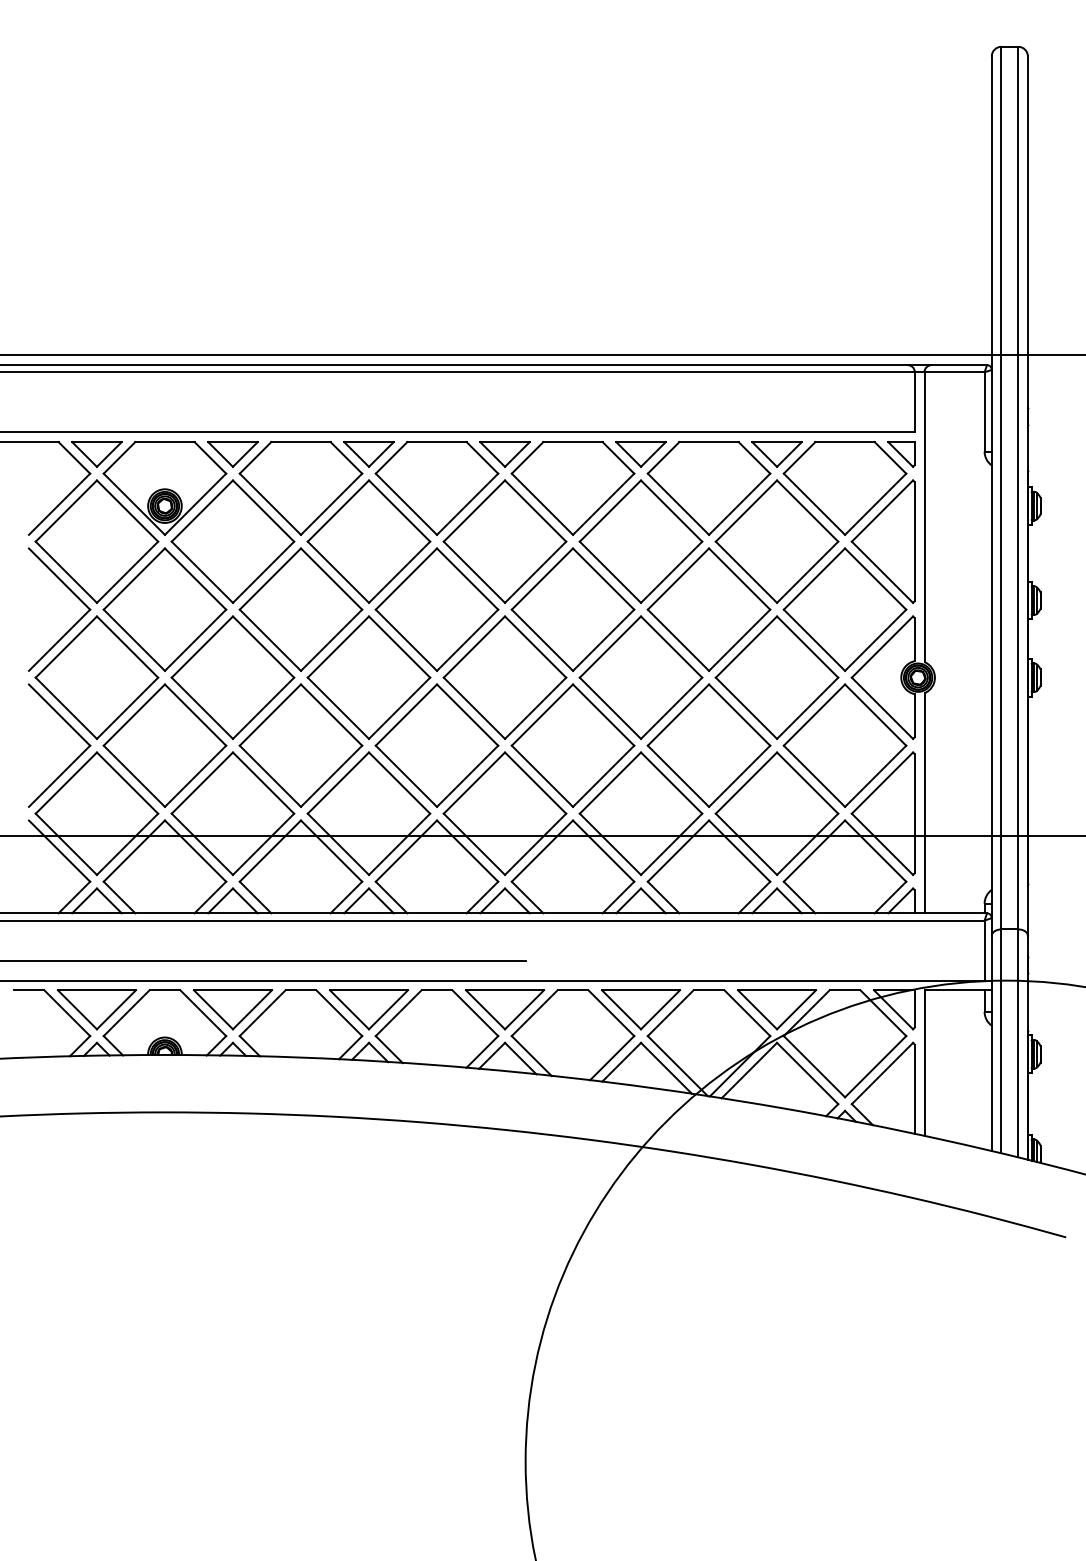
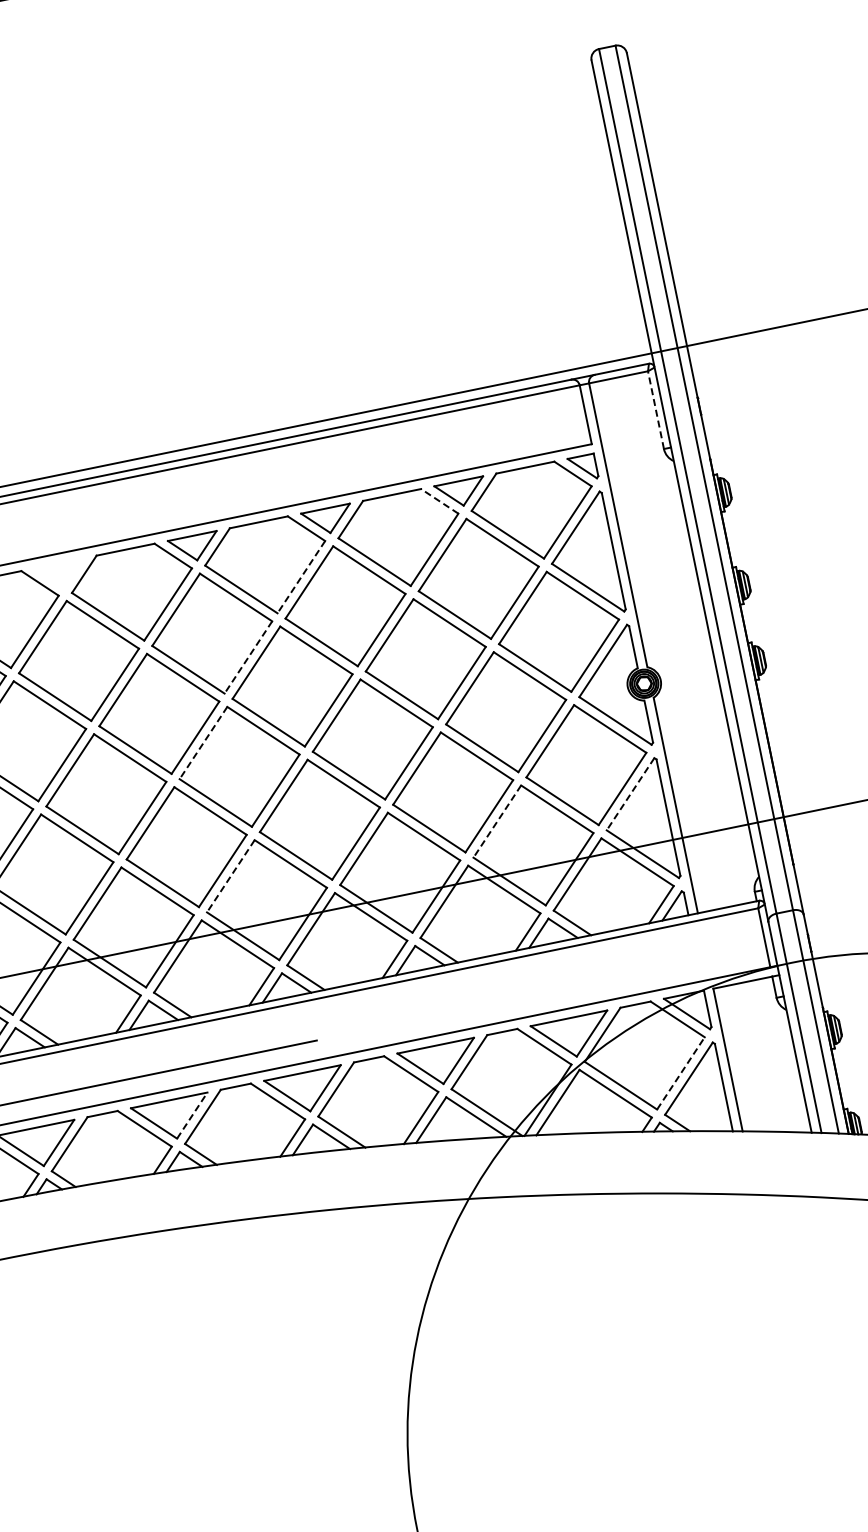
line: (984, 411) -> (655, 409), solid -> dashed
part: (368, 454) -> (61, 575), removed
line: (754, 457) -> (439, 501), solid -> dashed
line: (603, 504) -> (301, 577), solid -> dashed
line: (535, 572) -> (248, 657), solid -> dashed
line: (474, 647) -> (203, 743), solid -> dashed
line: (474, 783) -> (231, 876), solid -> dashed
line: (746, 783) -> (497, 821), solid -> dashed
line: (882, 783) -> (630, 794), solid -> dashed
line: (388, 1009) -> (192, 1115), solid -> dashed
line: (876, 1066) -> (681, 1073), solid -> dashed

